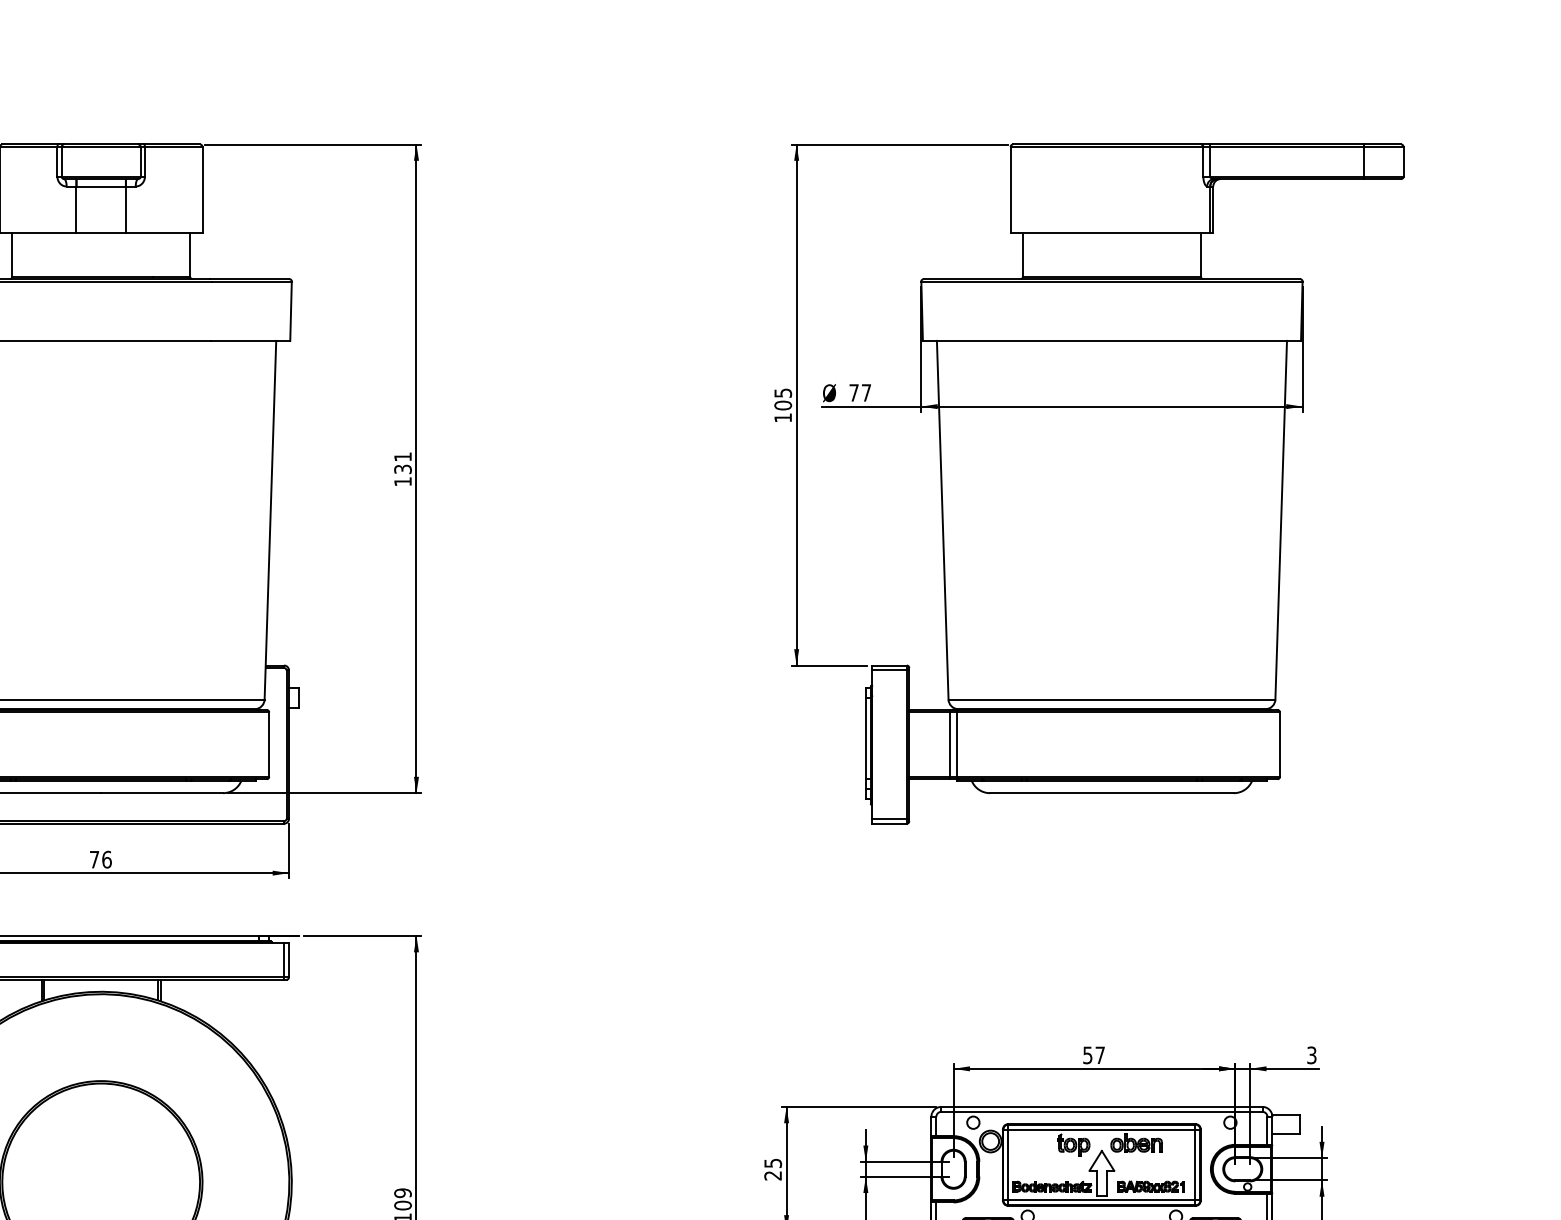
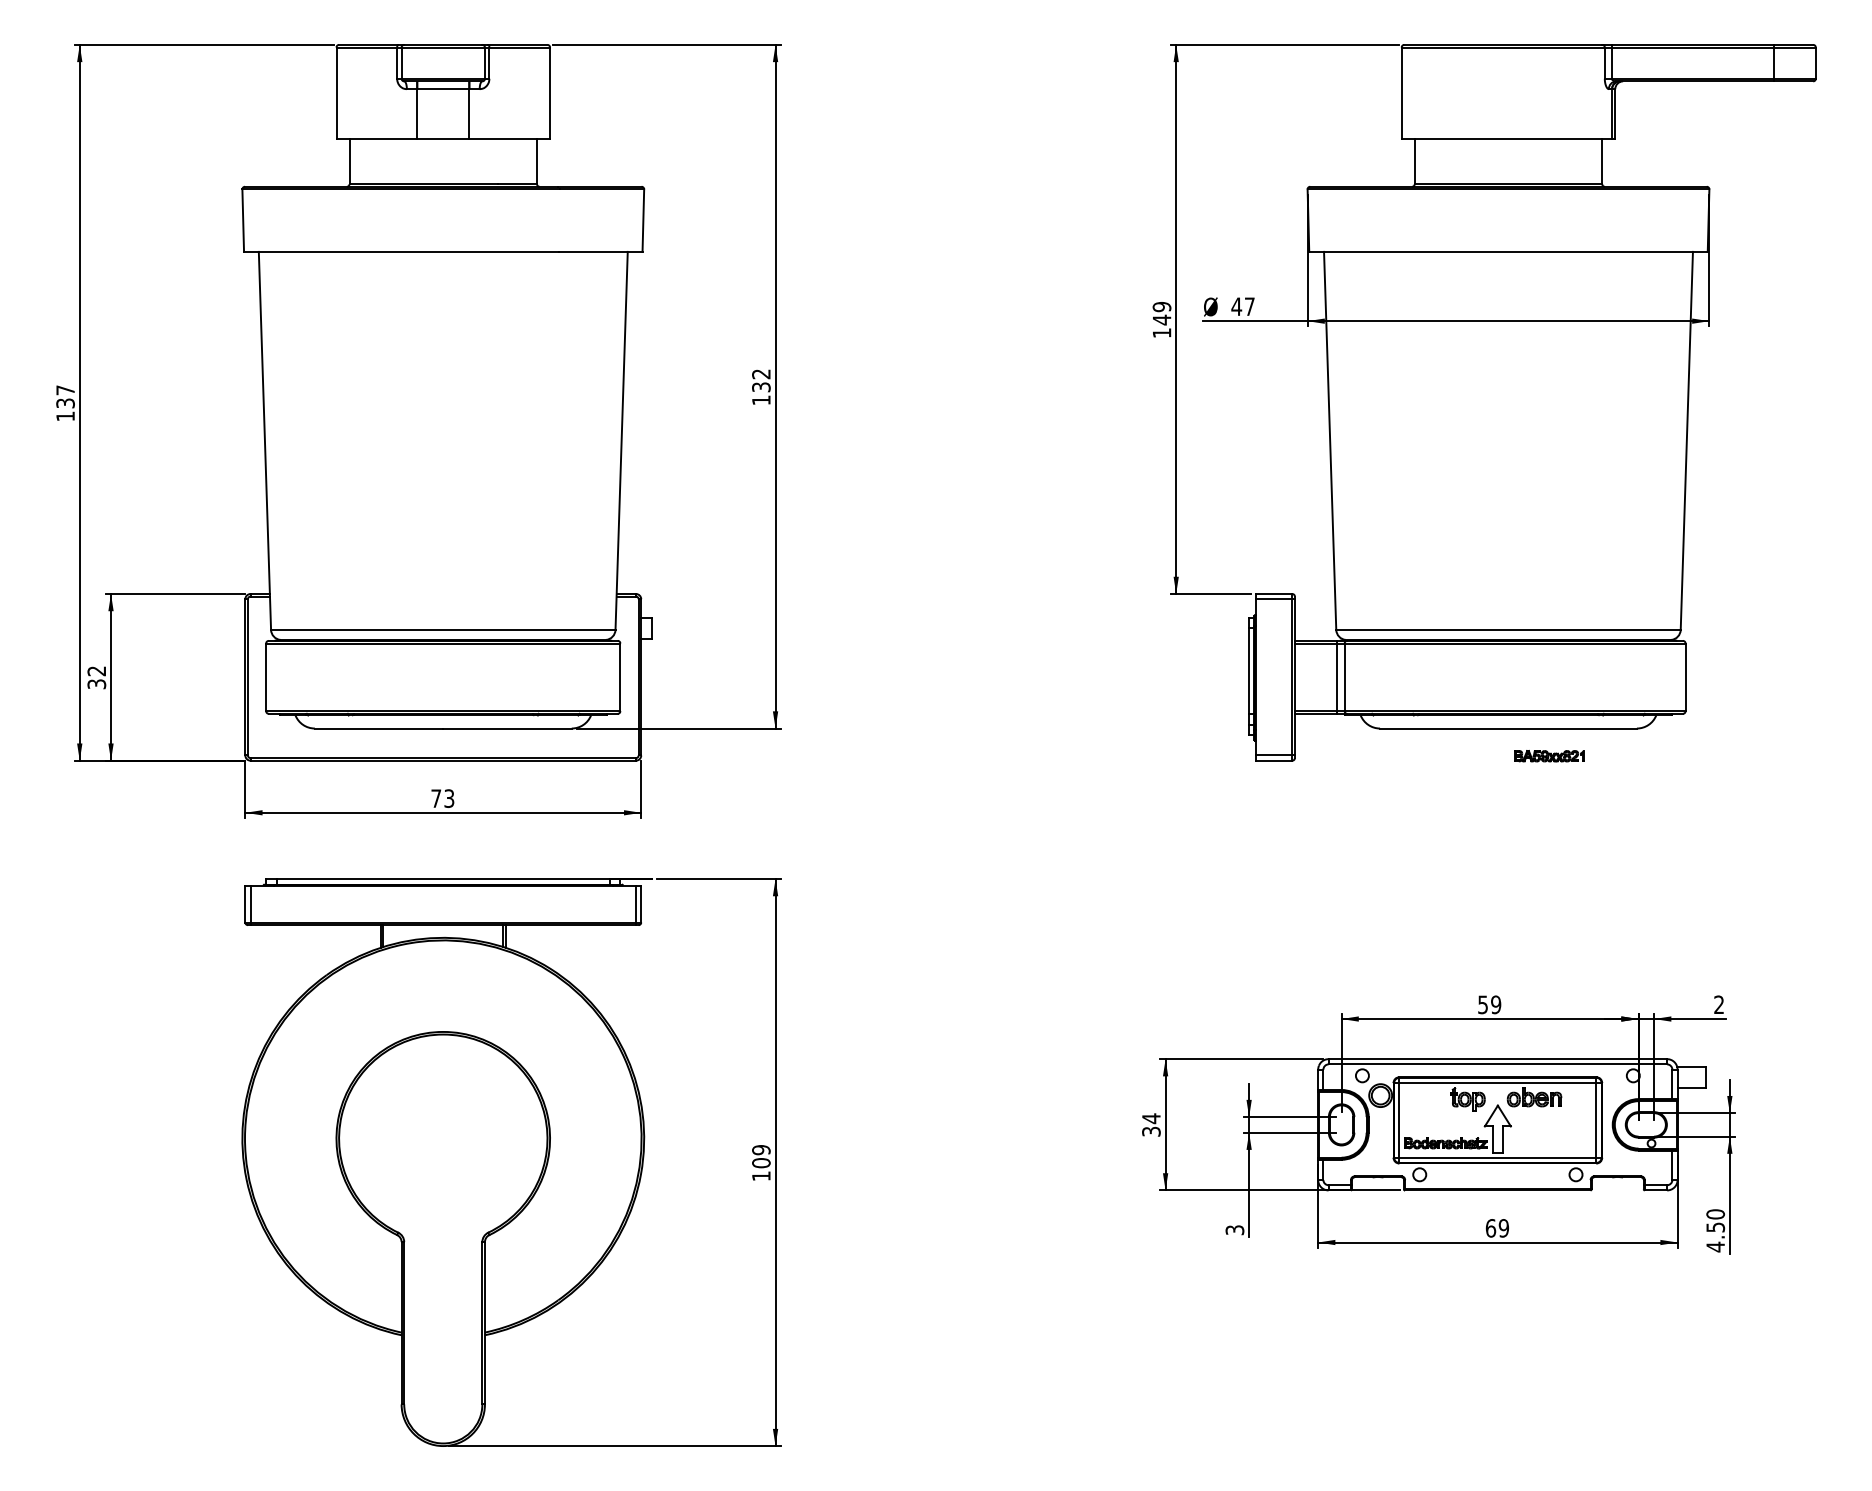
text: (853, 392) -> (1236, 306), 77 -> 47
text: (782, 399) -> (1161, 313), 105 -> 149
text: (403, 457) -> (761, 374), 131 -> 132
text: (107, 859) -> (449, 798), 76 -> 73
text: (1100, 1055) -> (1496, 1004), 57 -> 59
text: (1312, 1055) -> (1719, 1004), 3 -> 2
text: (773, 1168) -> (1151, 1124), 25 -> 34
part: (1150, 1186) -> (1549, 756), moved

